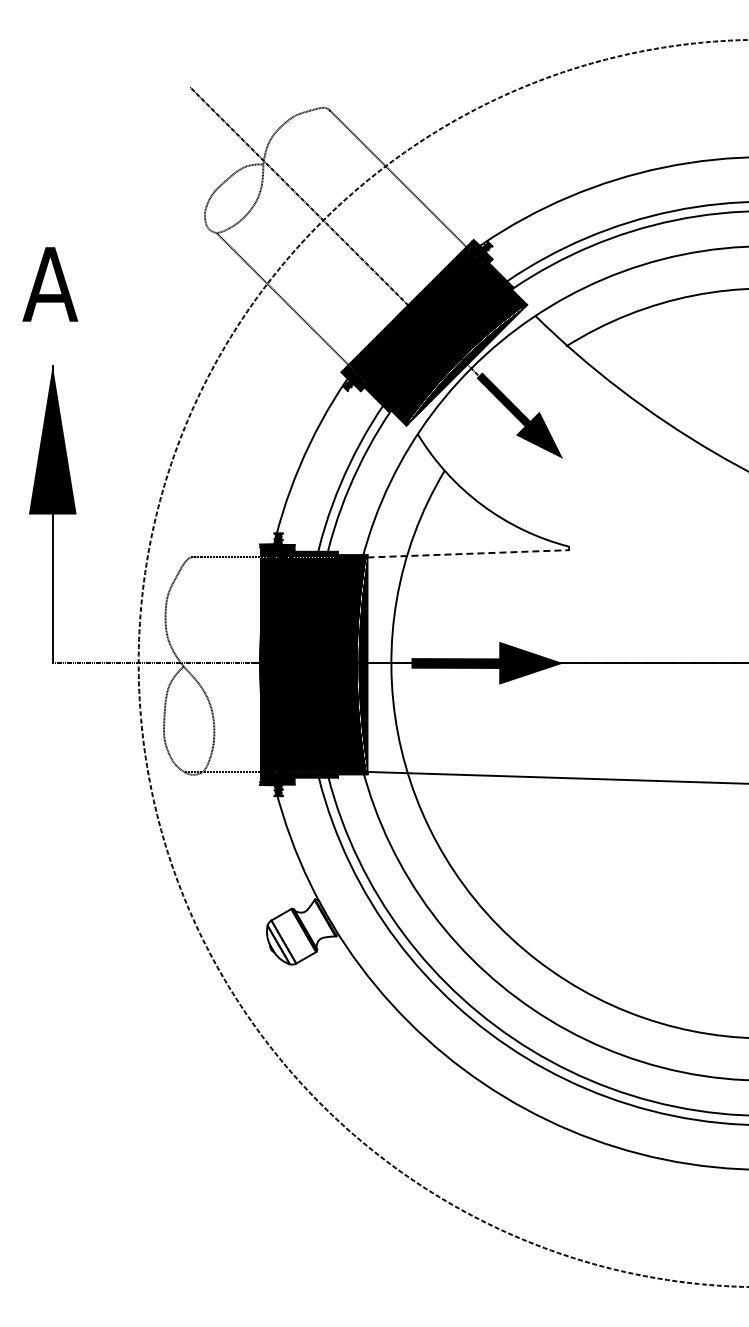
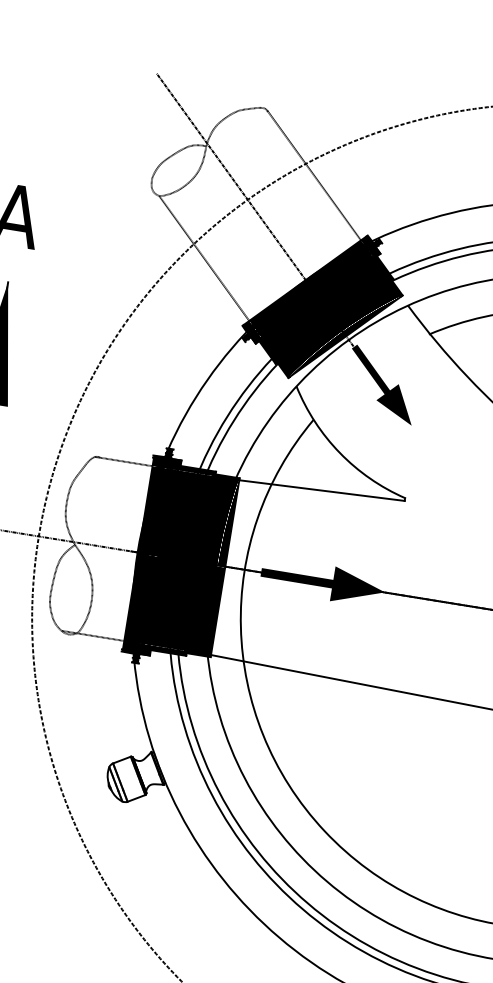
line: (468, 553) -> (322, 490), dashed -> solid

